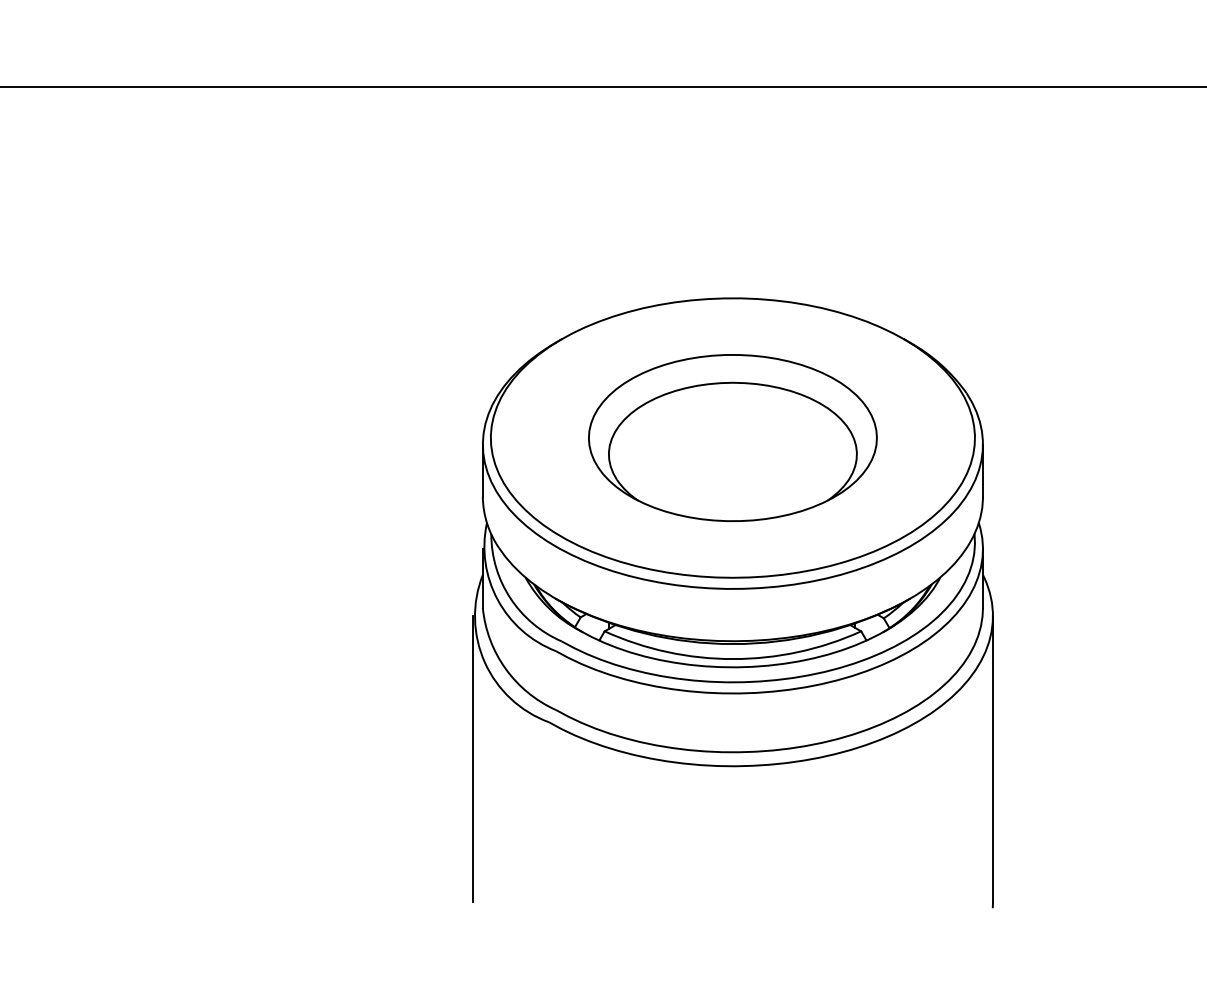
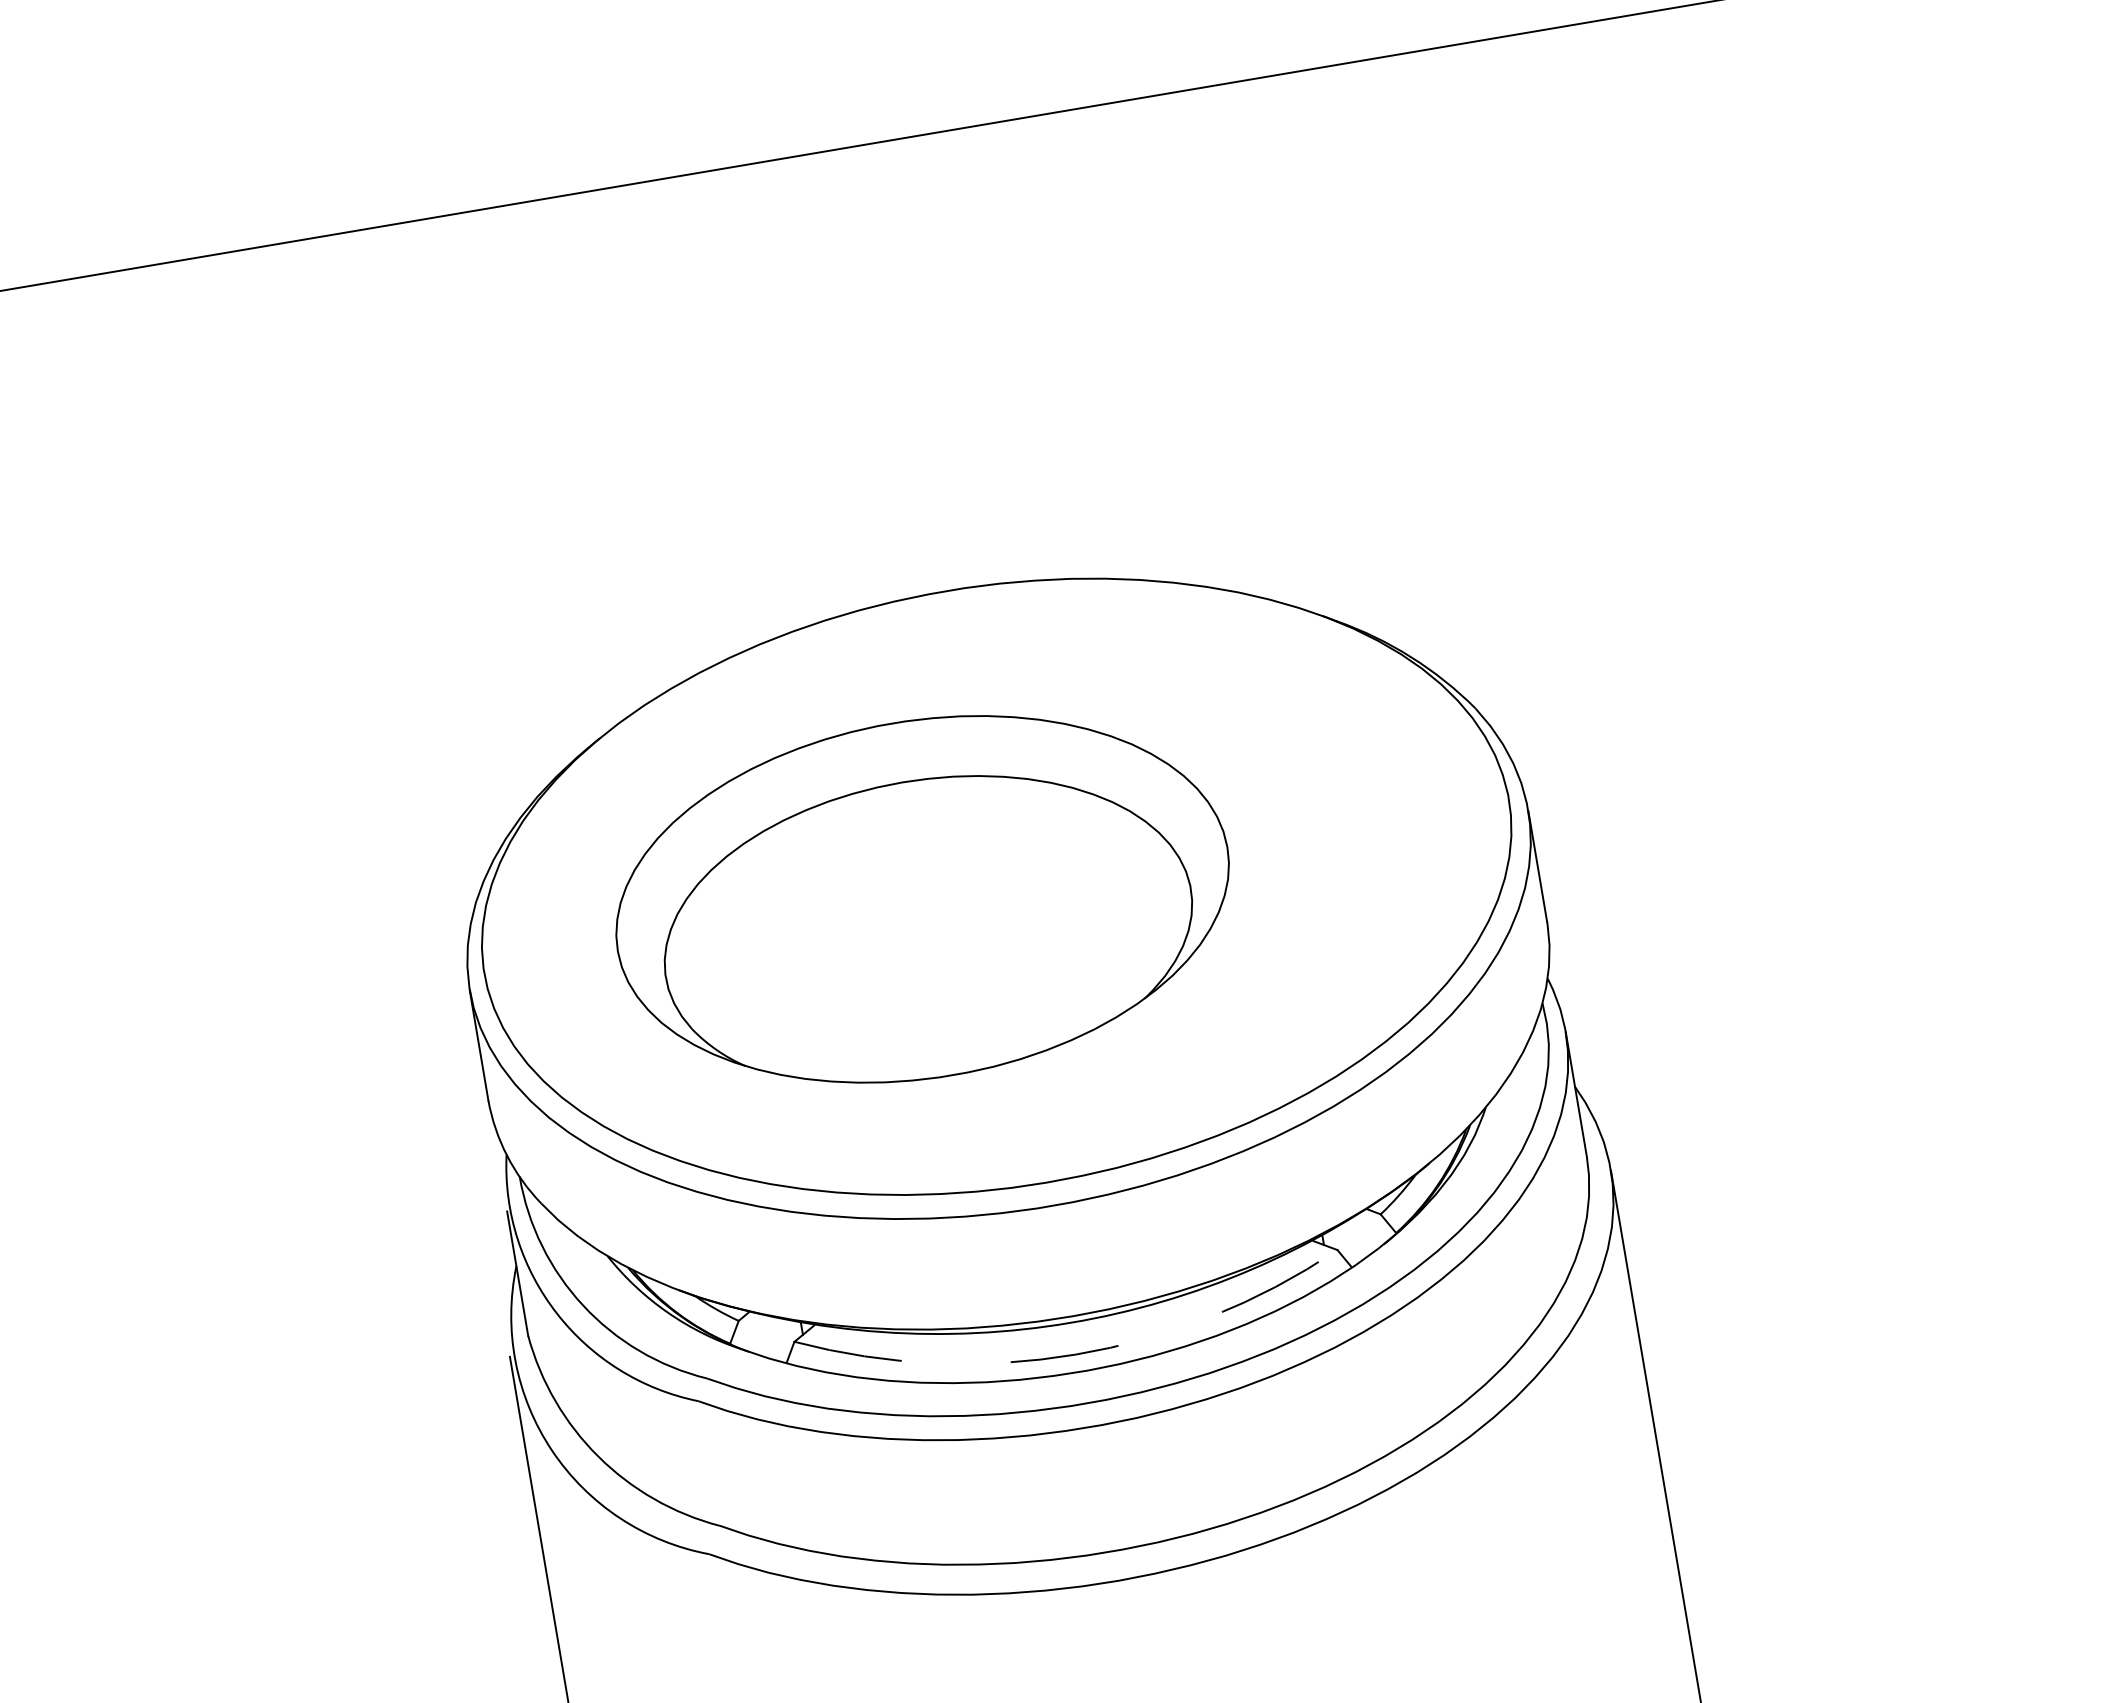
part: (732, 437) -> (921, 898), moved
arc: (732, 659) -> (1075, 1355), solid -> dashed

